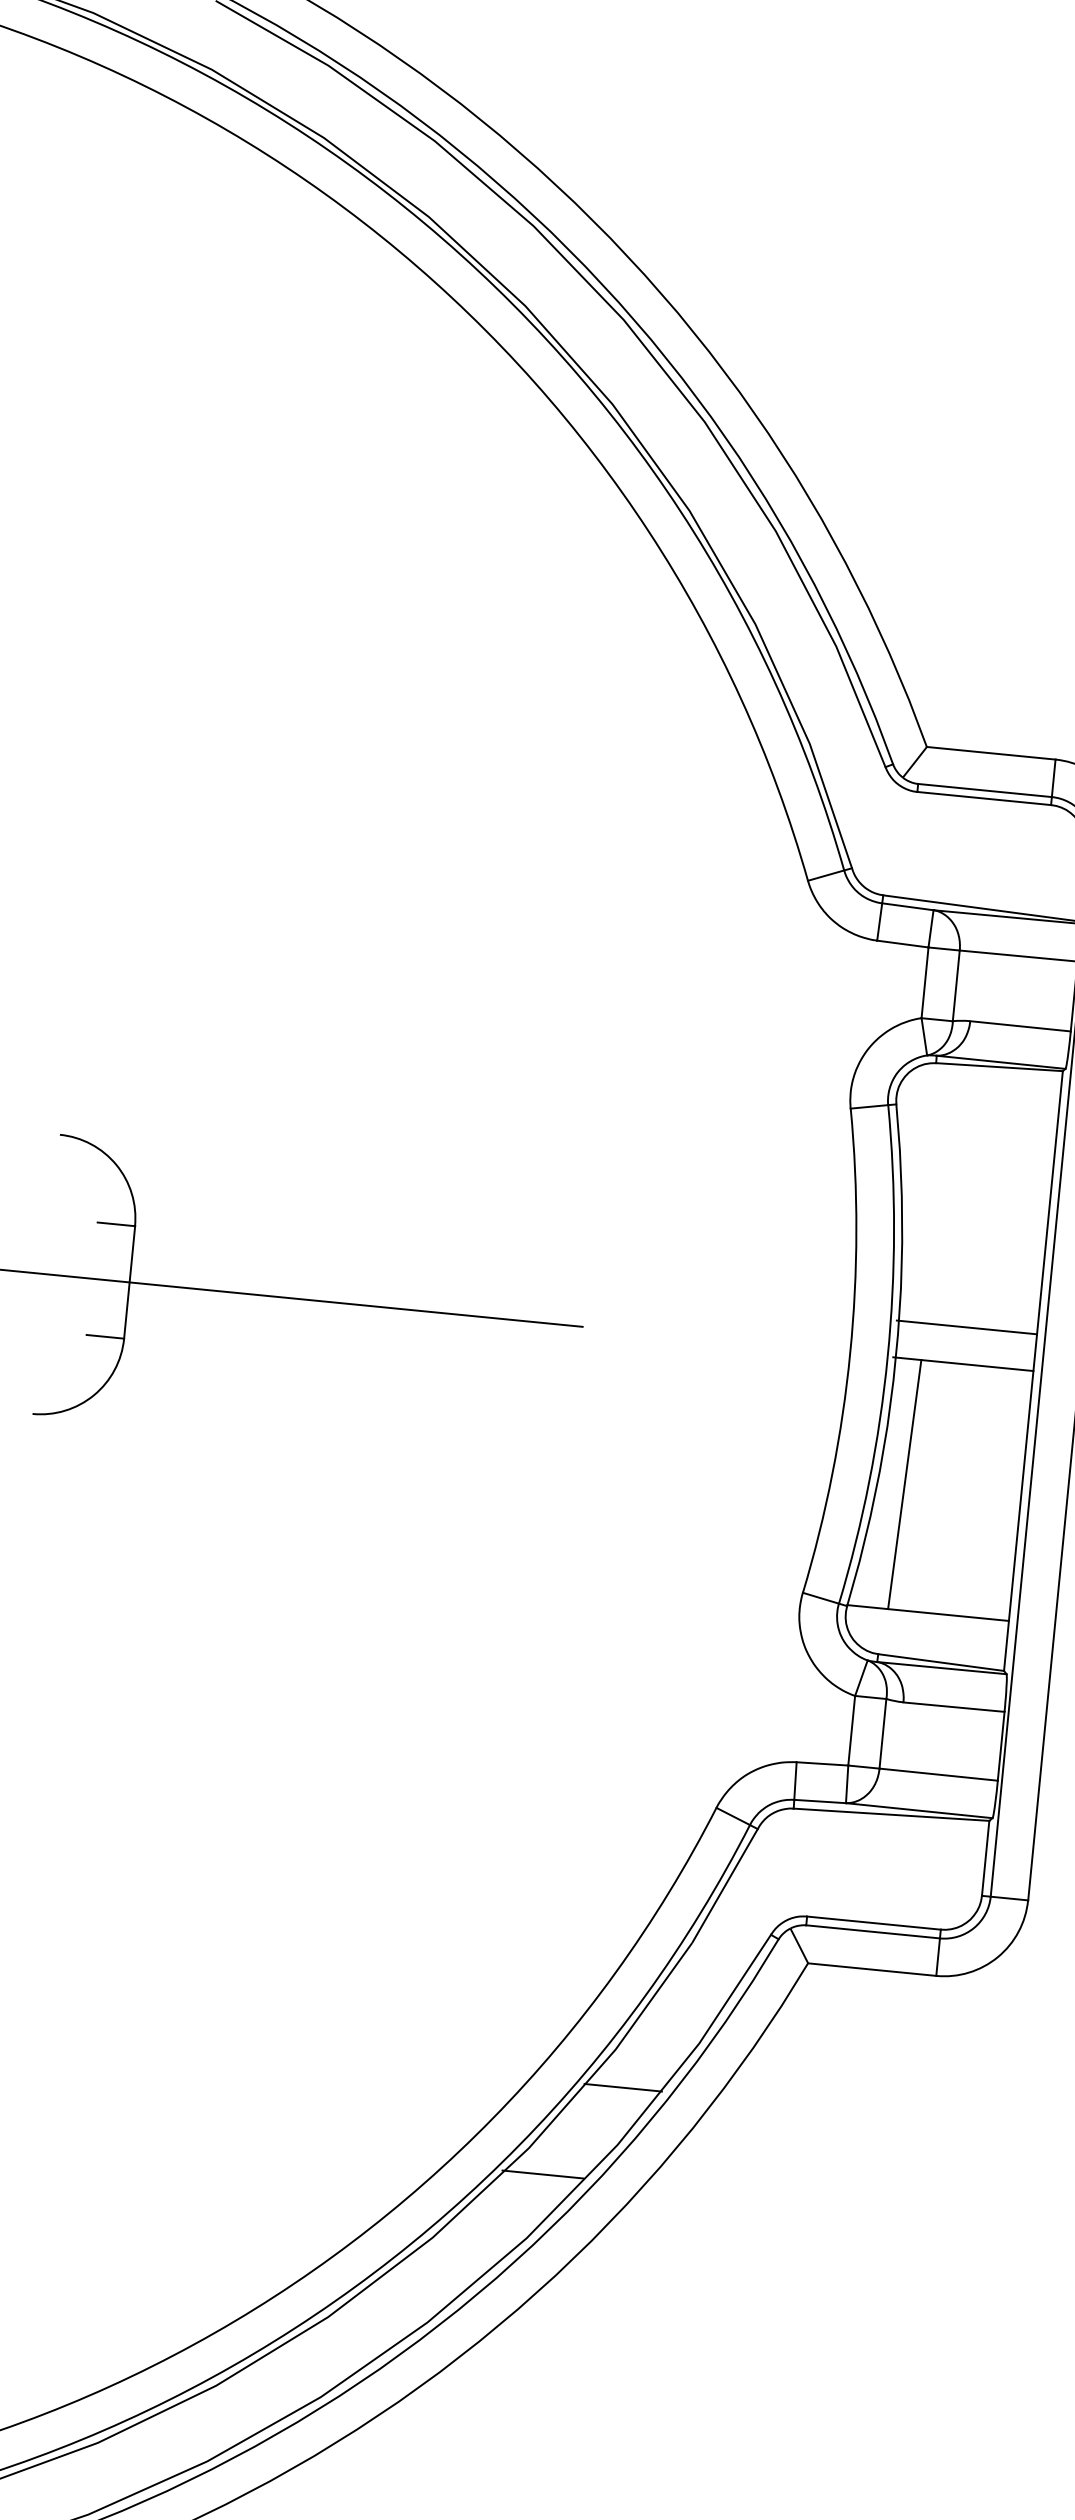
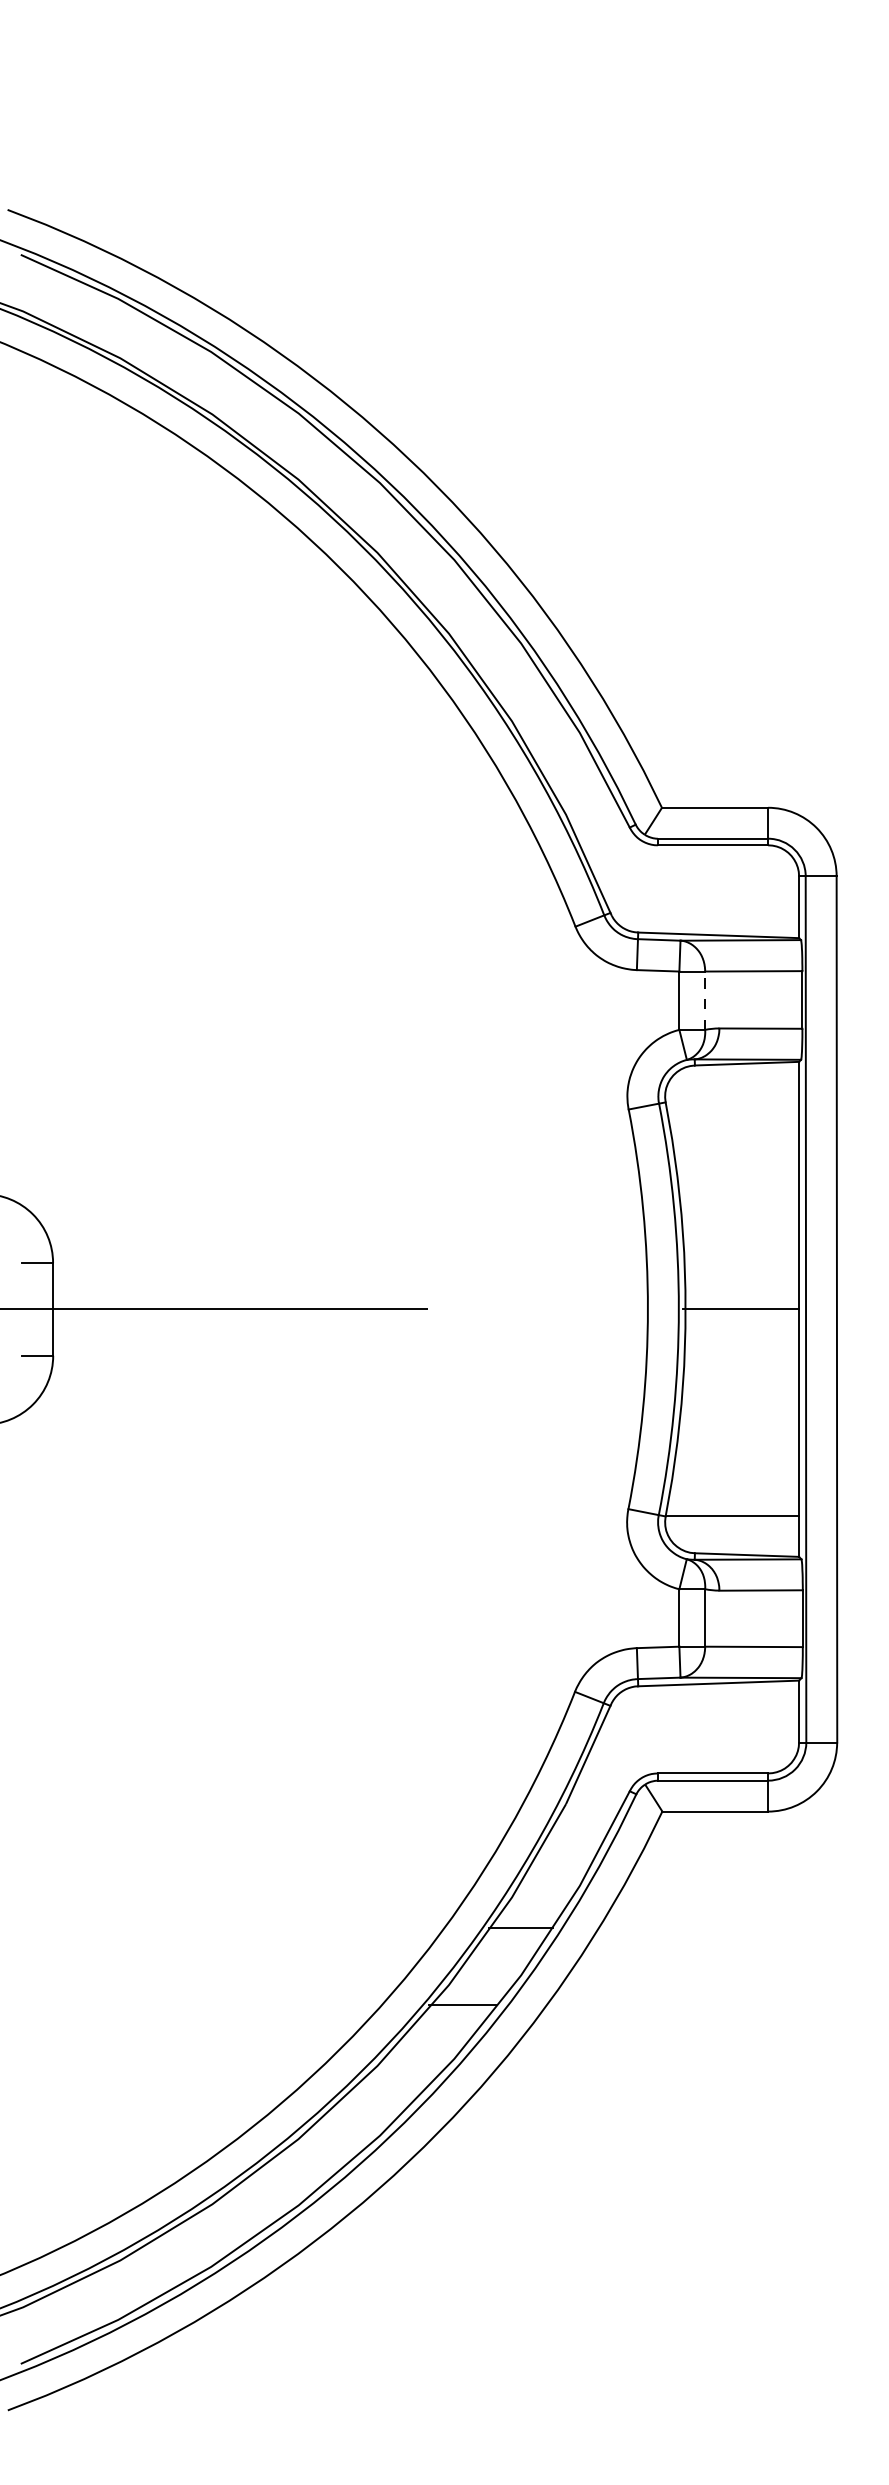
line: (956, 985) -> (705, 1000), solid -> dashed
line: (967, 1327) -> (741, 1279), removed
line: (904, 1484) -> (702, 1412), removed

